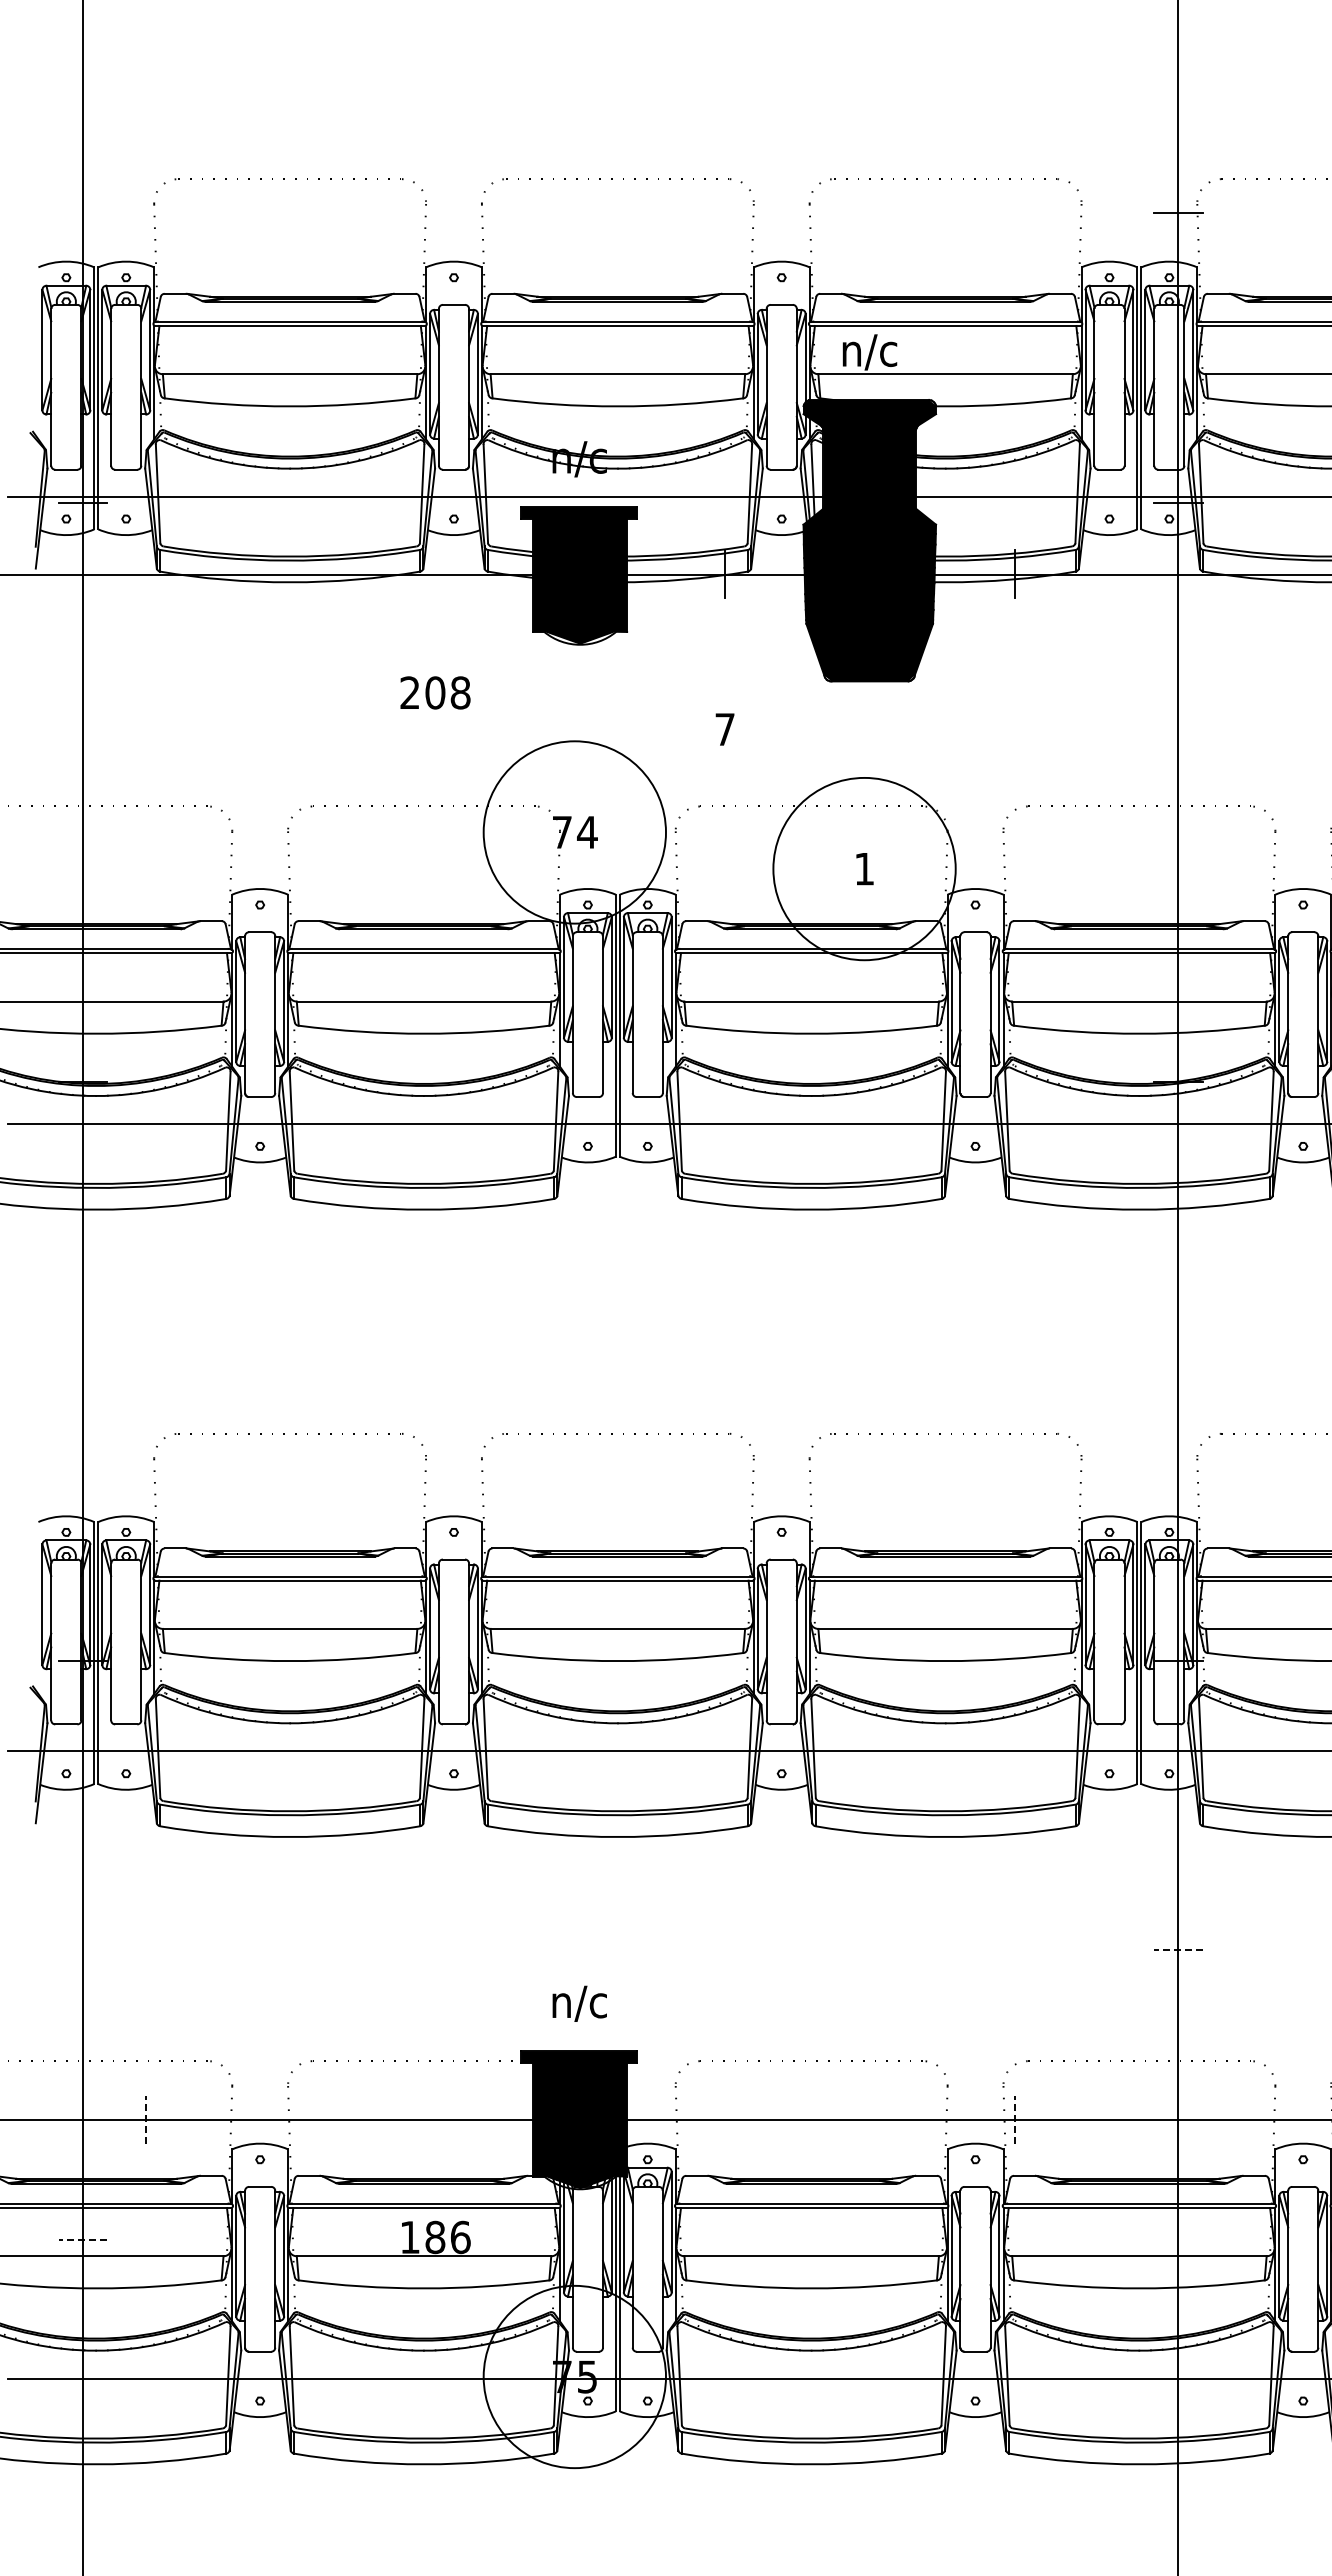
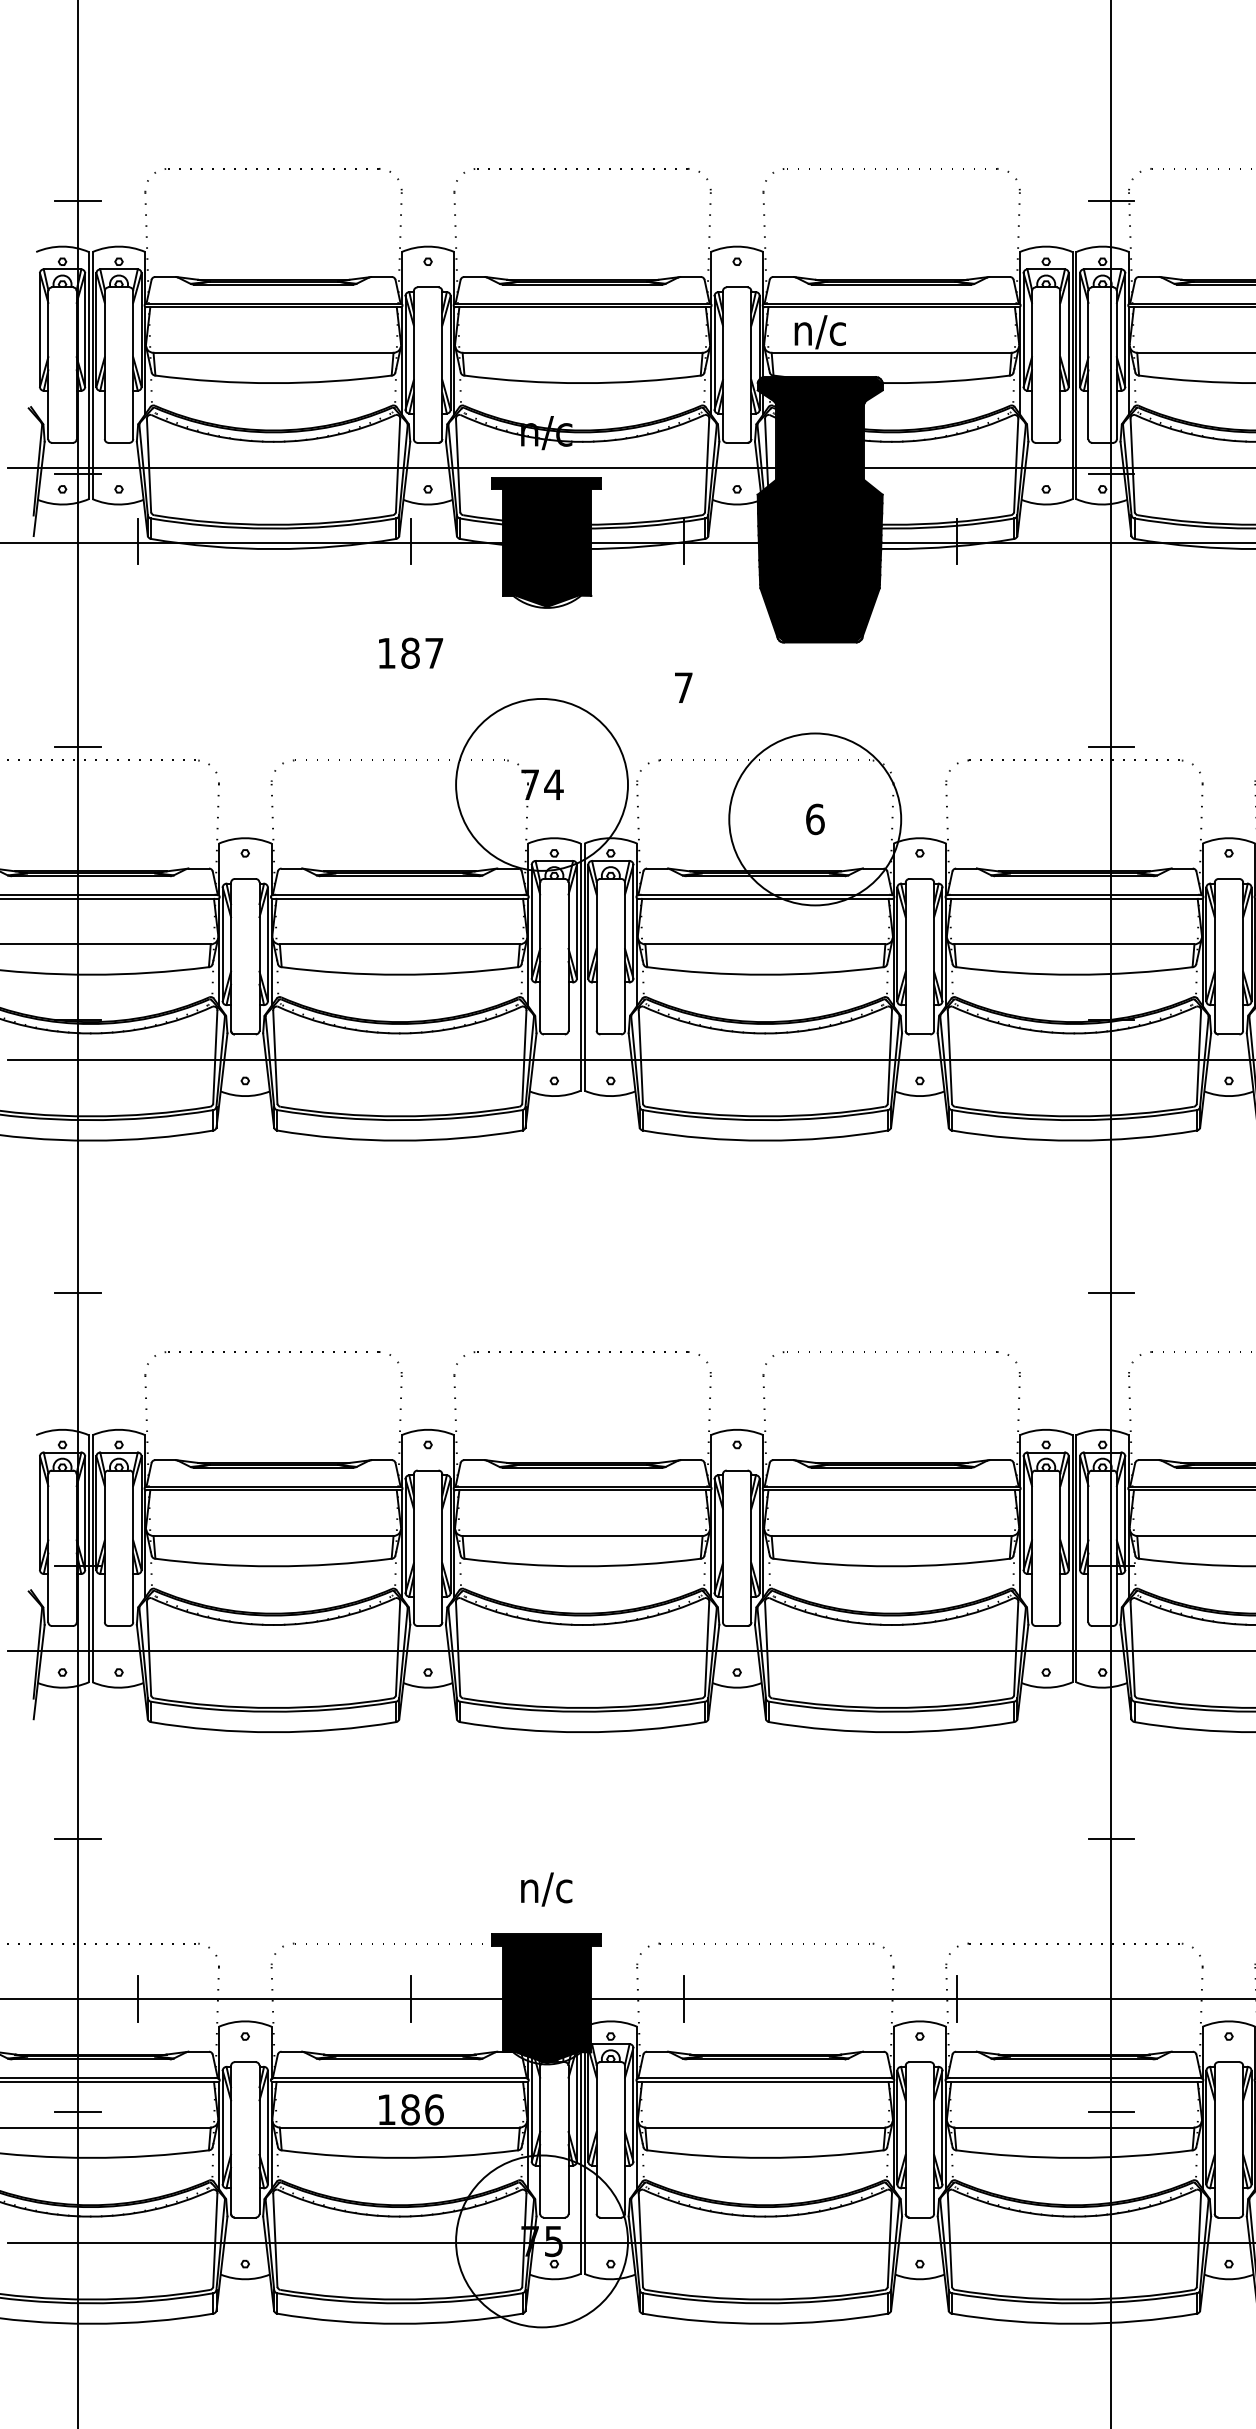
line: (82, 213) -> (77, 201), added
line: (145, 574) -> (137, 541), added
line: (435, 574) -> (410, 541), added
text: (435, 692) -> (410, 652), 208 -> 187
line: (82, 792) -> (77, 747), added
line: (1178, 792) -> (1111, 747), added
text: (864, 868) -> (815, 818), 1 -> 6
line: (82, 1371) -> (77, 1293), added
line: (1178, 1371) -> (1111, 1293), added
line: (82, 1950) -> (77, 1839), added
line: (1177, 1950) -> (1110, 1839), dashed -> solid
line: (145, 2119) -> (137, 1998), dashed -> solid
line: (435, 2119) -> (410, 1998), added
line: (724, 2119) -> (683, 1998), added
line: (1014, 2119) -> (956, 1998), dashed -> solid
line: (82, 2239) -> (77, 2111), dashed -> solid
line: (1178, 2239) -> (1111, 2111), added

